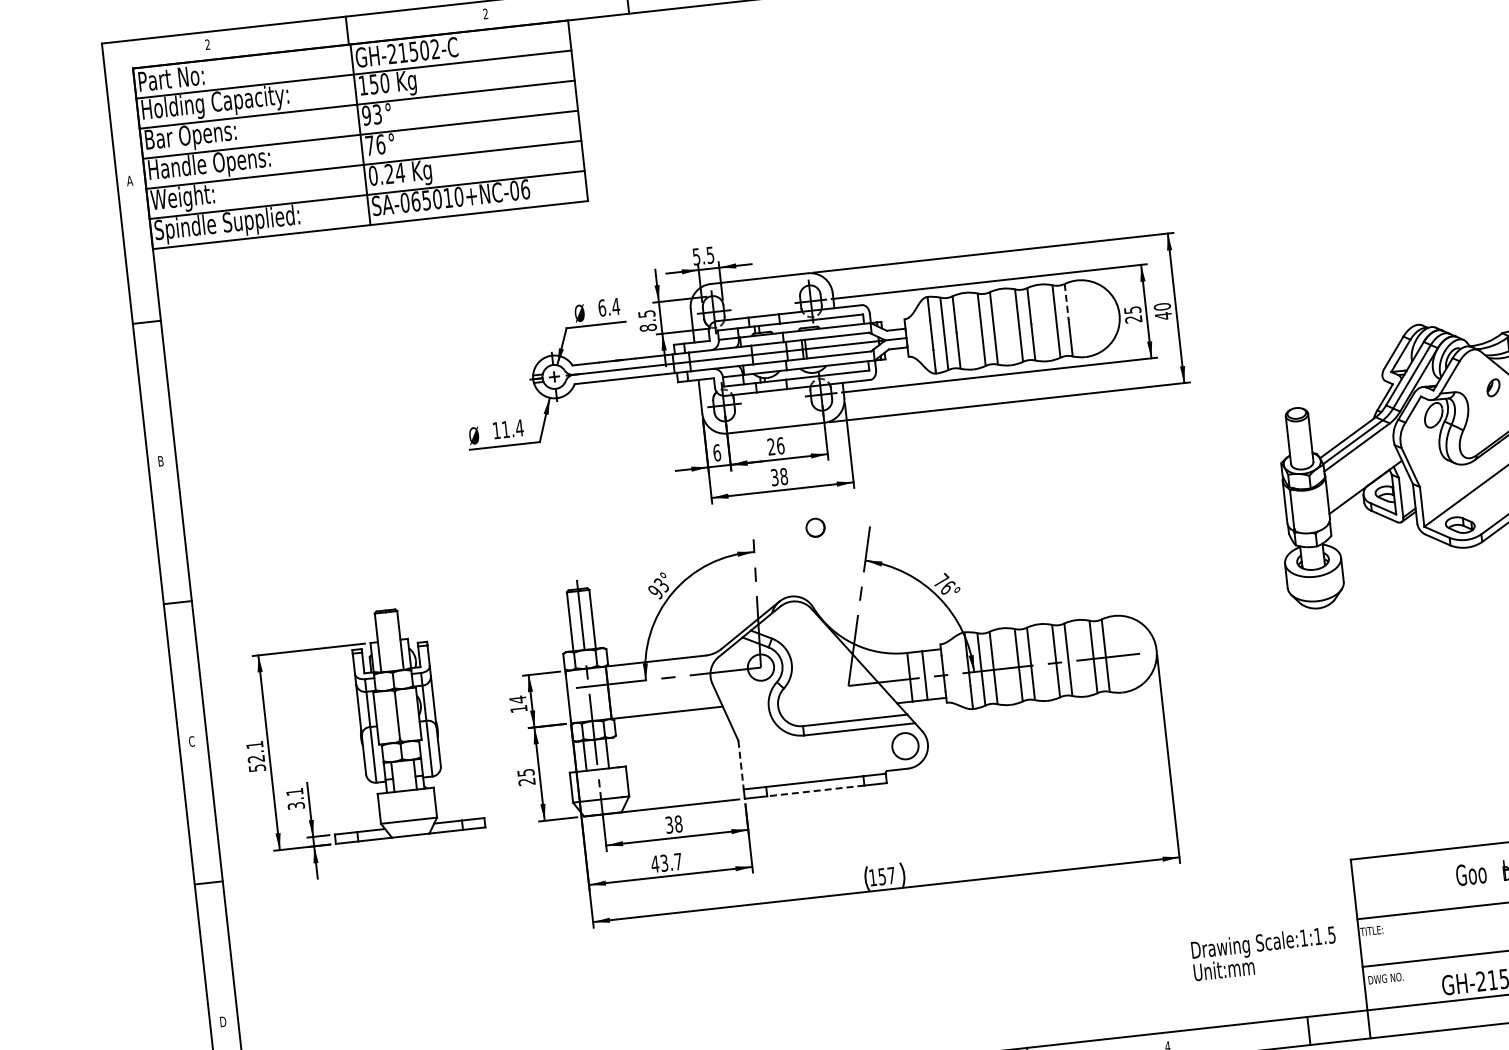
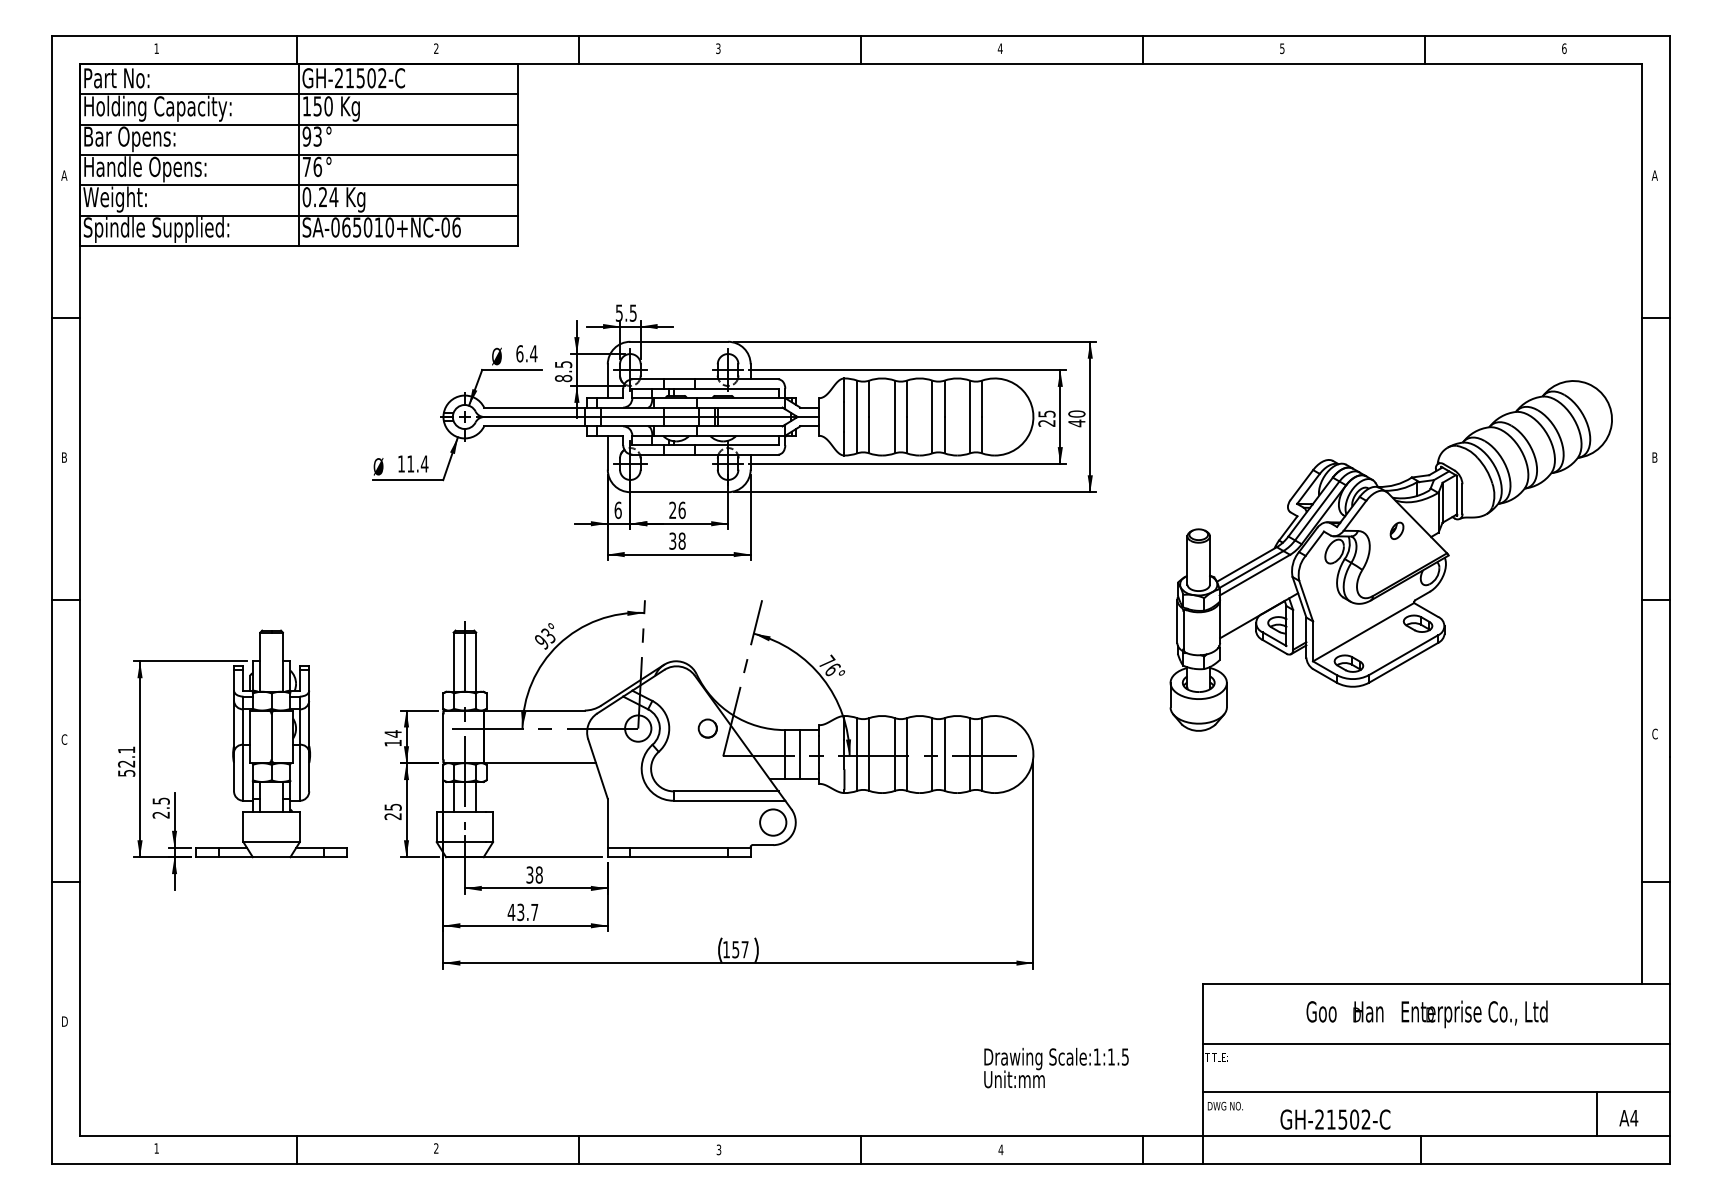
text: (207, 44) -> (156, 48), 2 -> 1
line: (1067, 302) -> (982, 399), dashed -> solid
circle: (815, 527) -> (707, 728), moved
line: (740, 765) -> (607, 823), dashed -> solid
line: (816, 791) -> (679, 857), dashed -> solid
text: (294, 798) -> (160, 807), 3.1 -> 2.5
text: (1264, 952) -> (1056, 1067), moved

